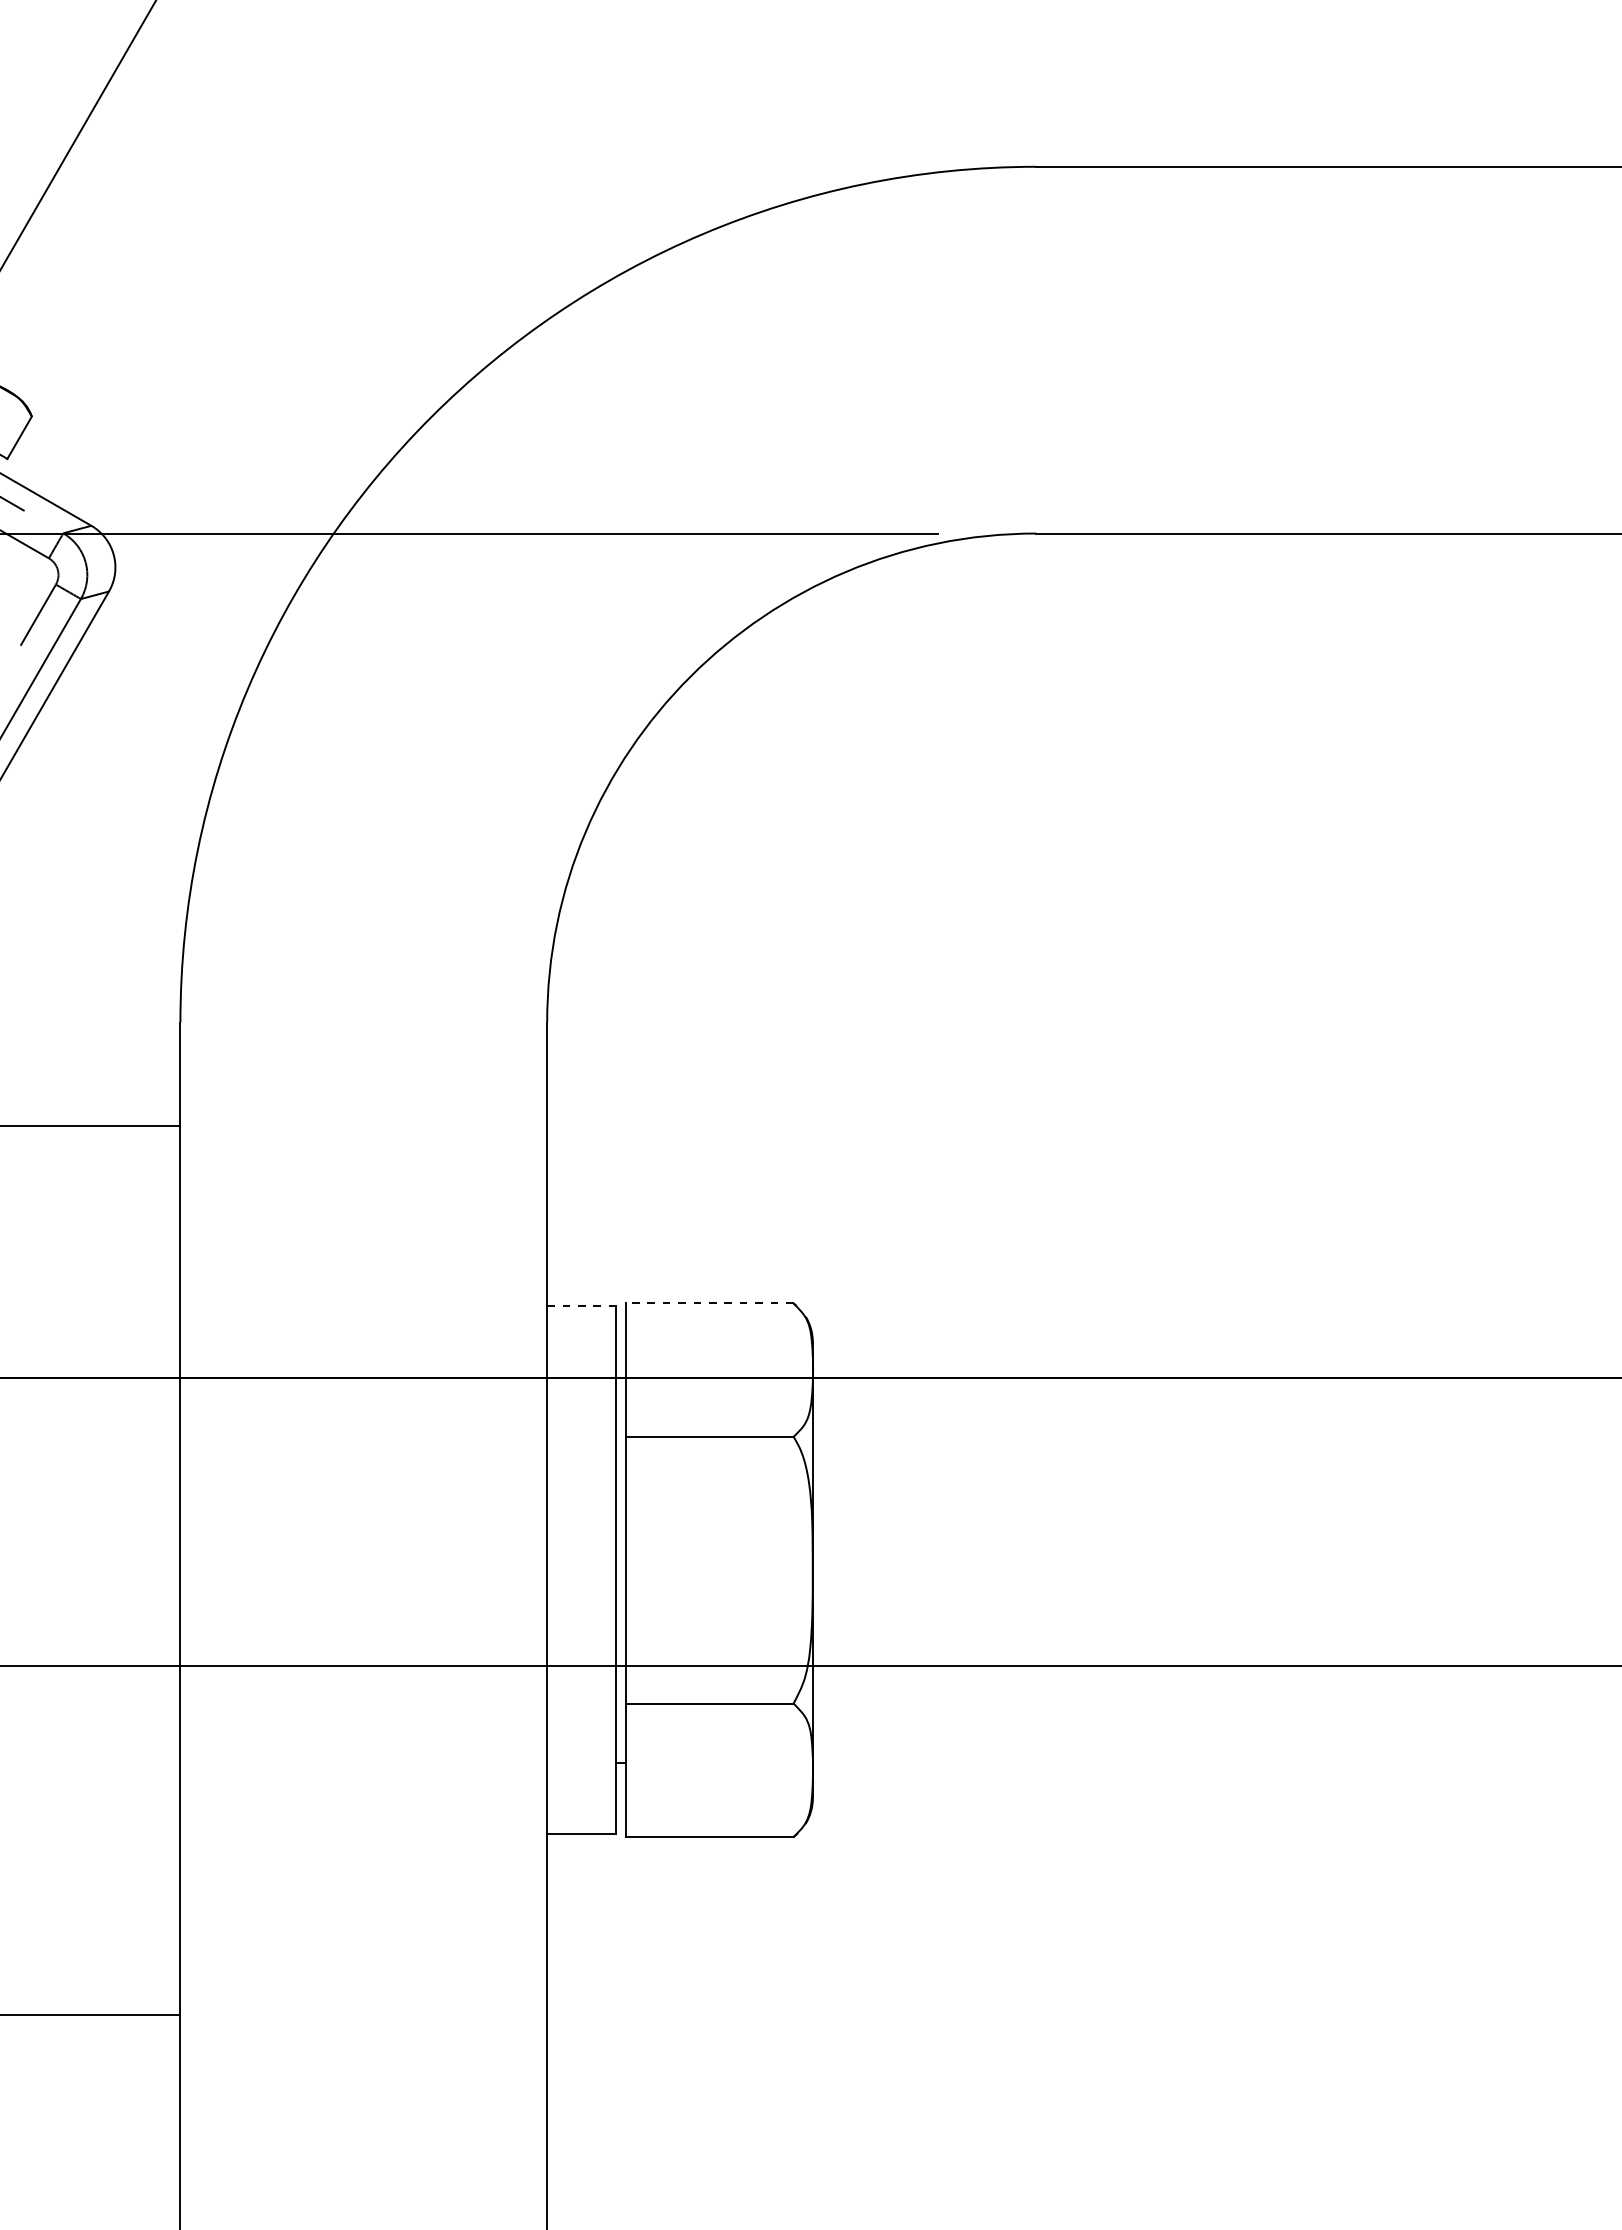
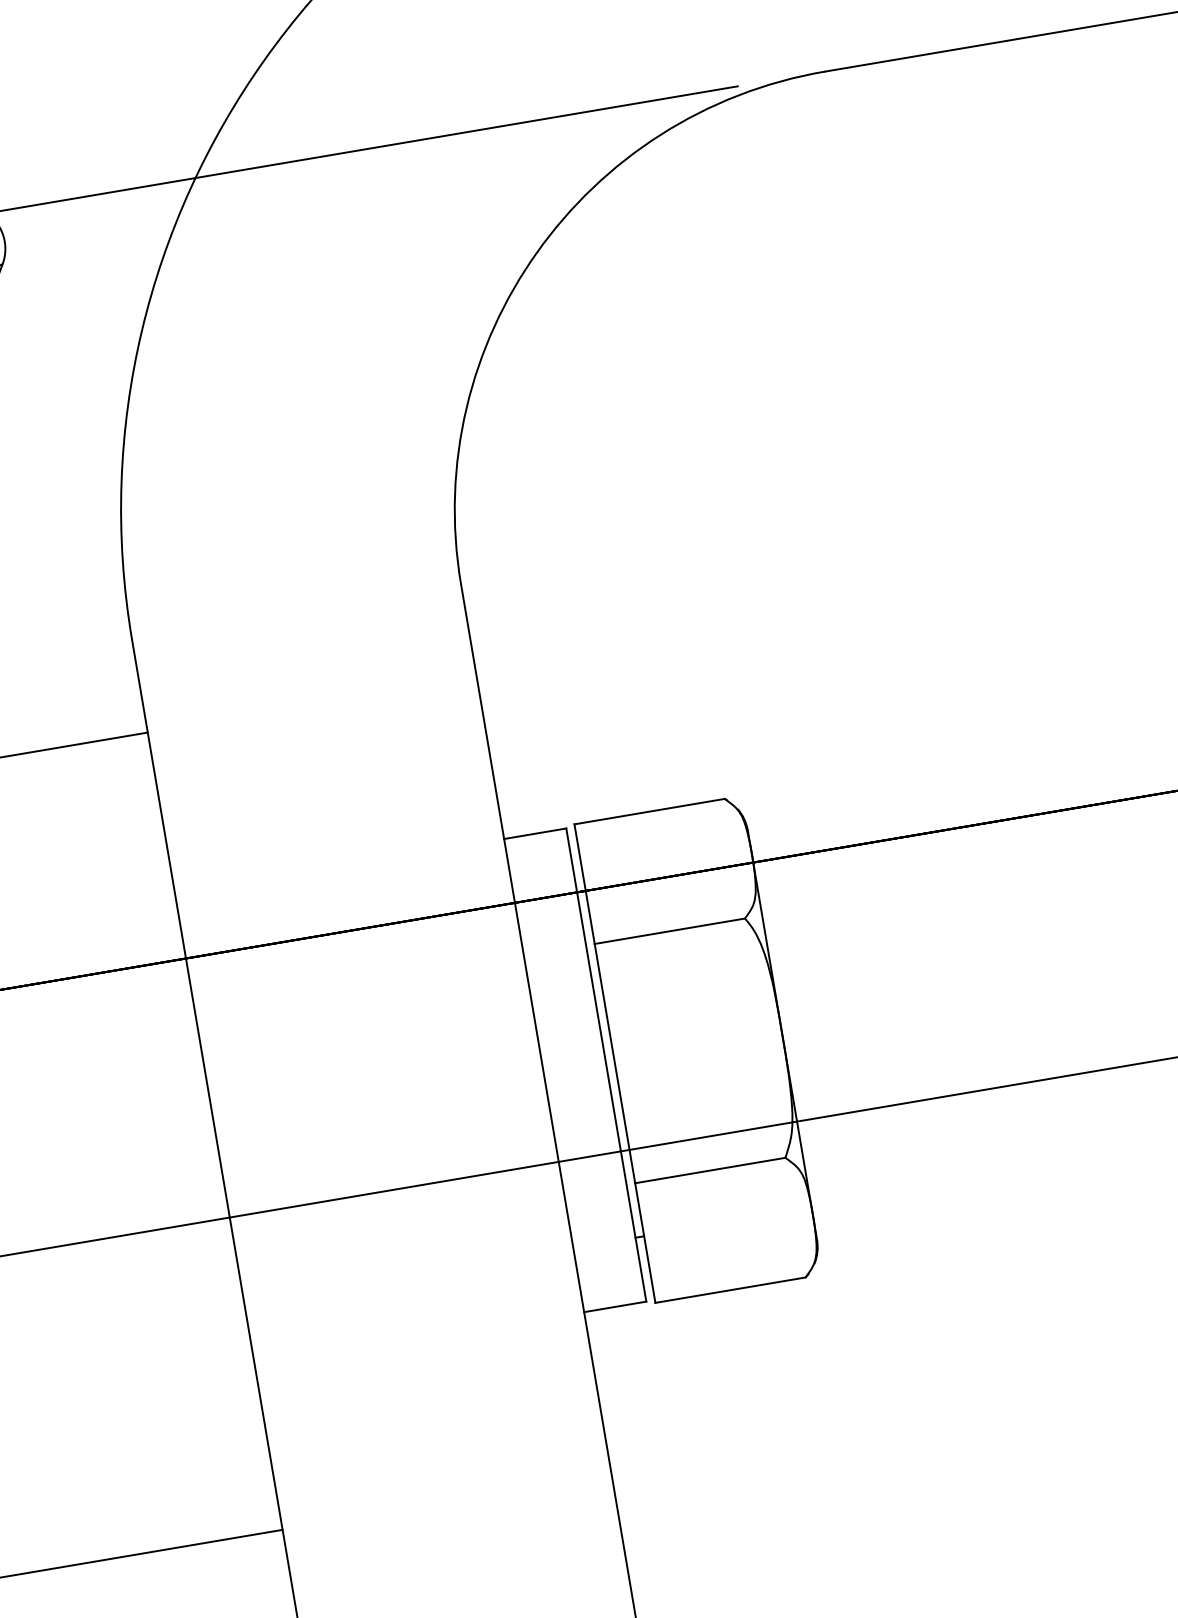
line: (709, 1303) -> (649, 811), dashed -> solid
line: (581, 1306) -> (534, 833), dashed -> solid

